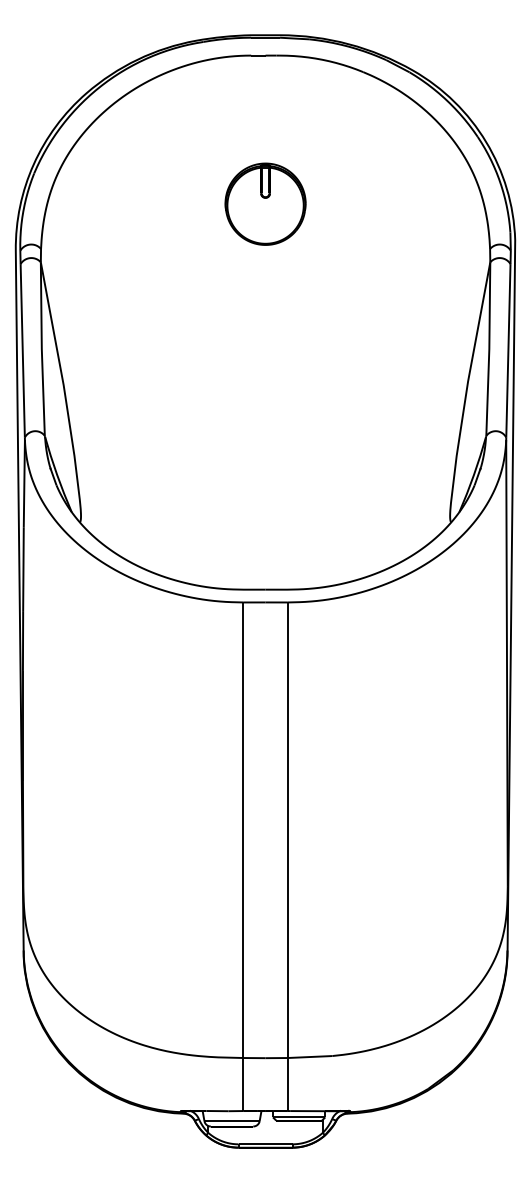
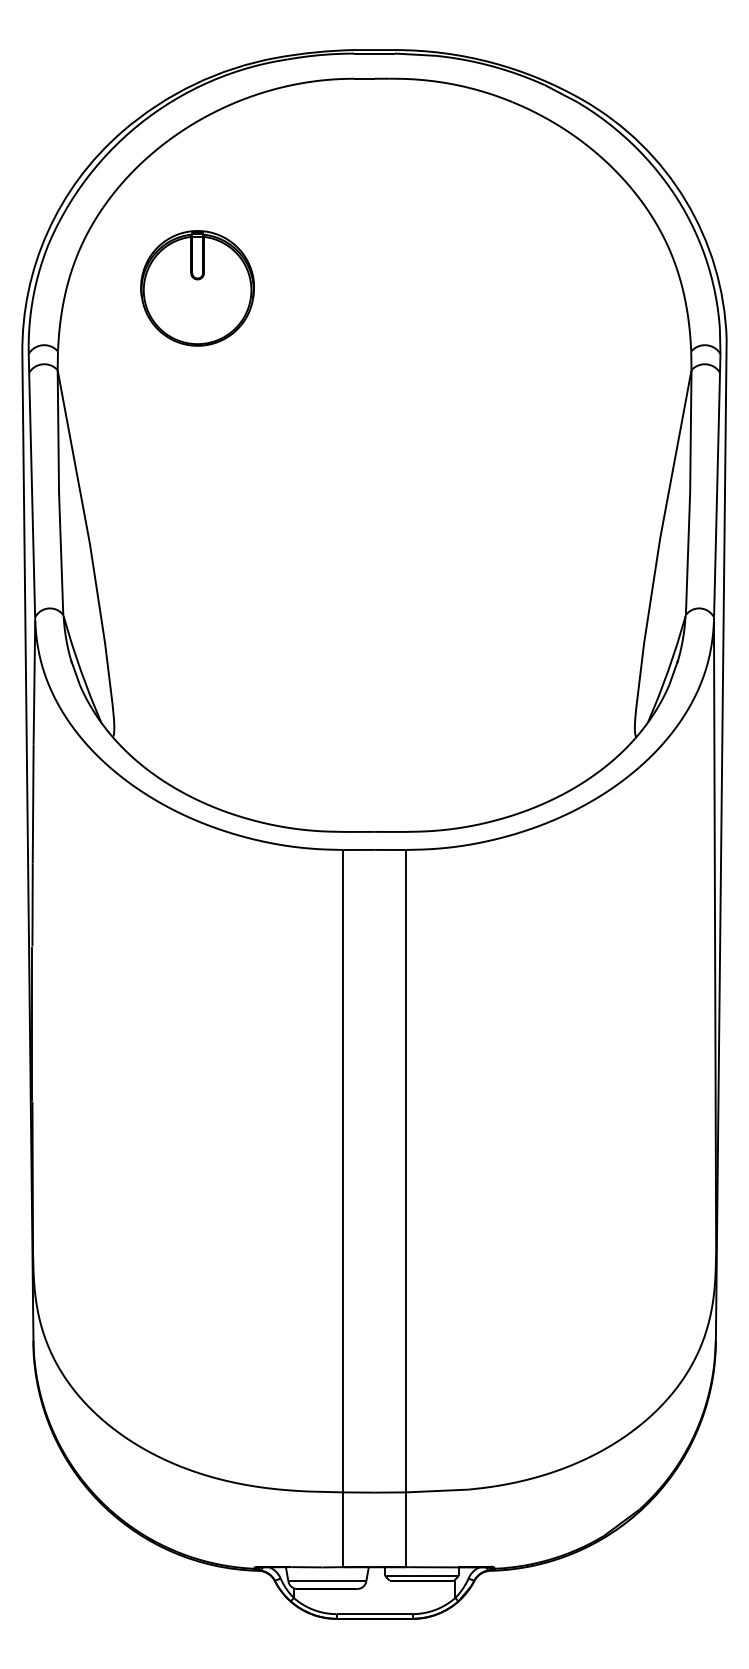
part: (265, 204) -> (197, 288), moved

